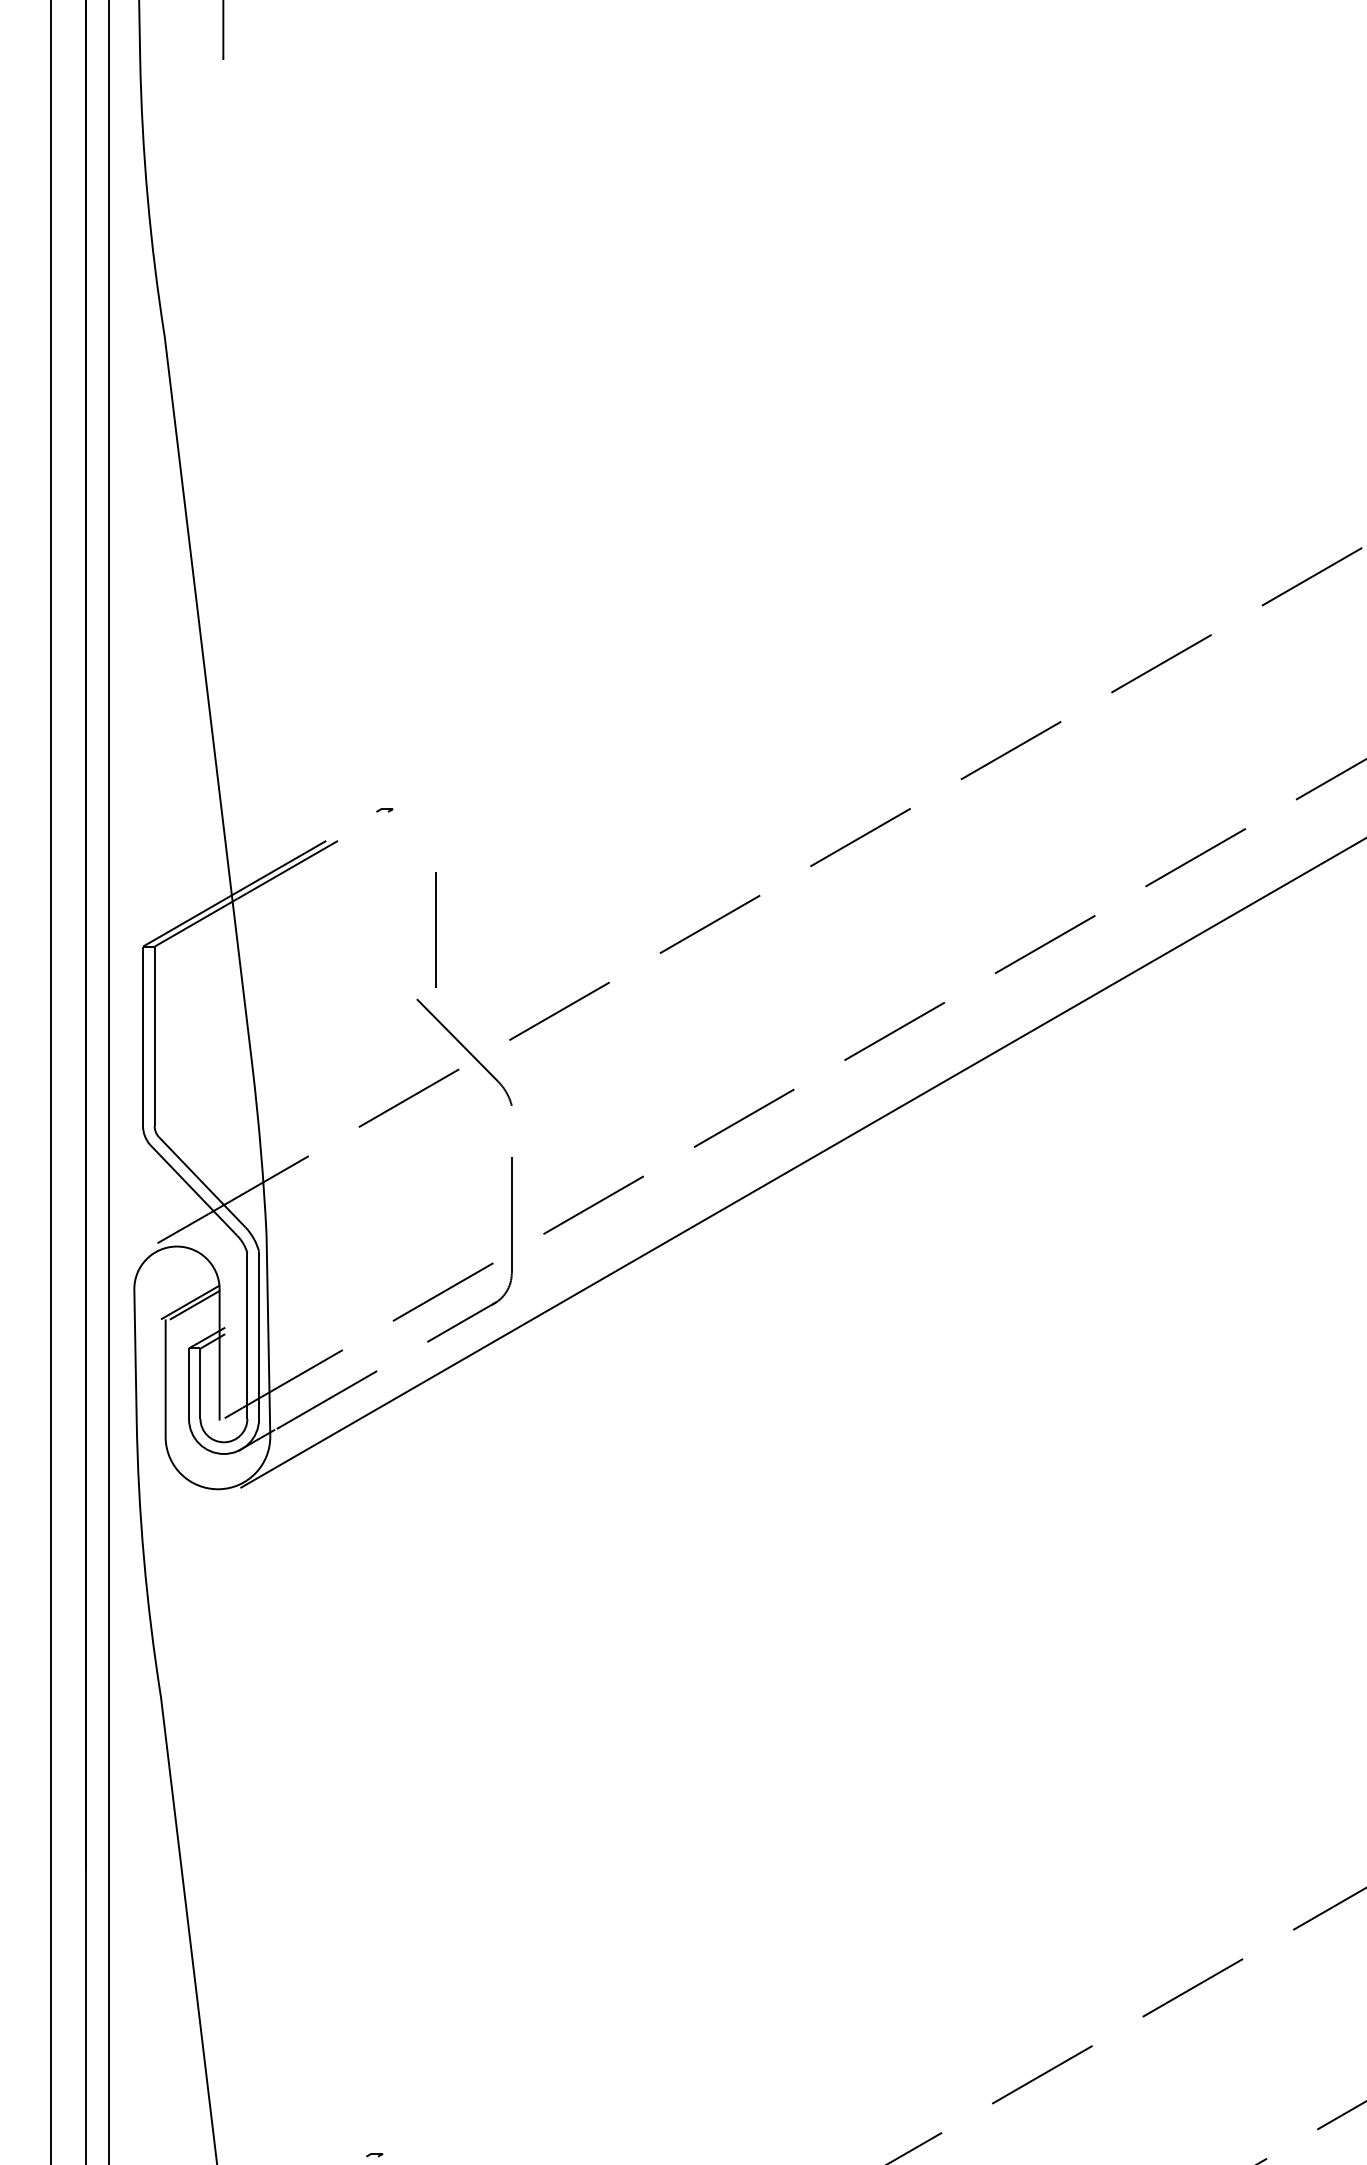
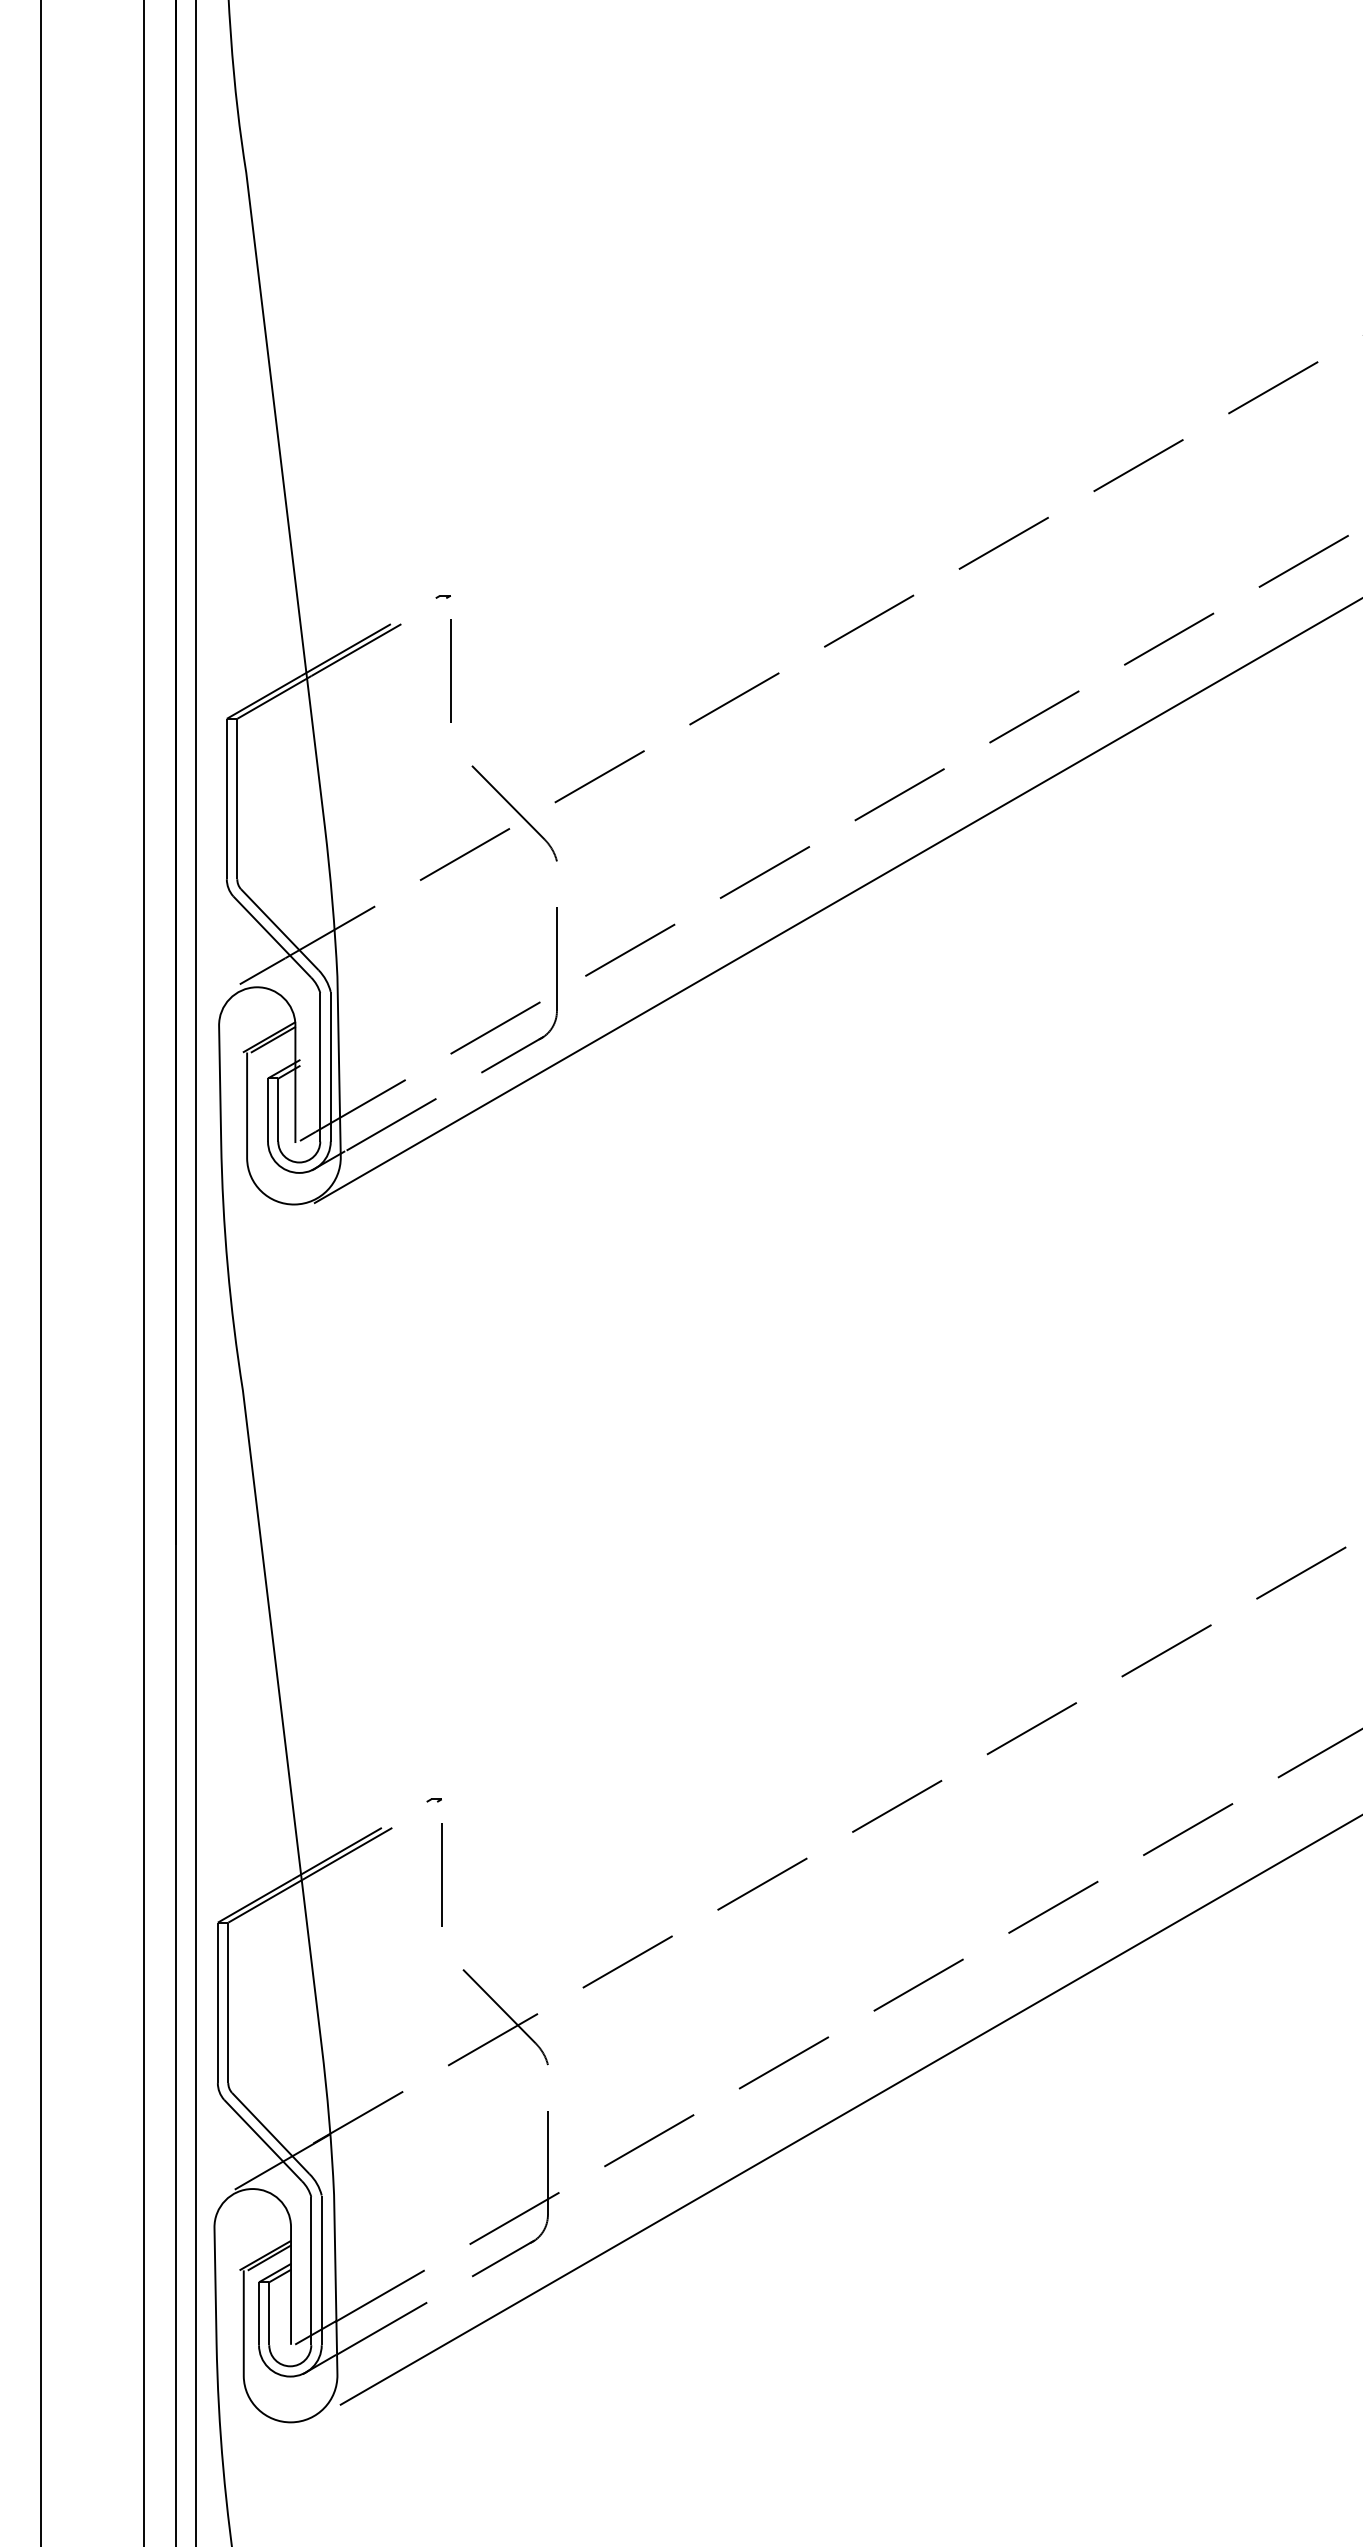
line: (435, 929) -> (450, 670), moved

